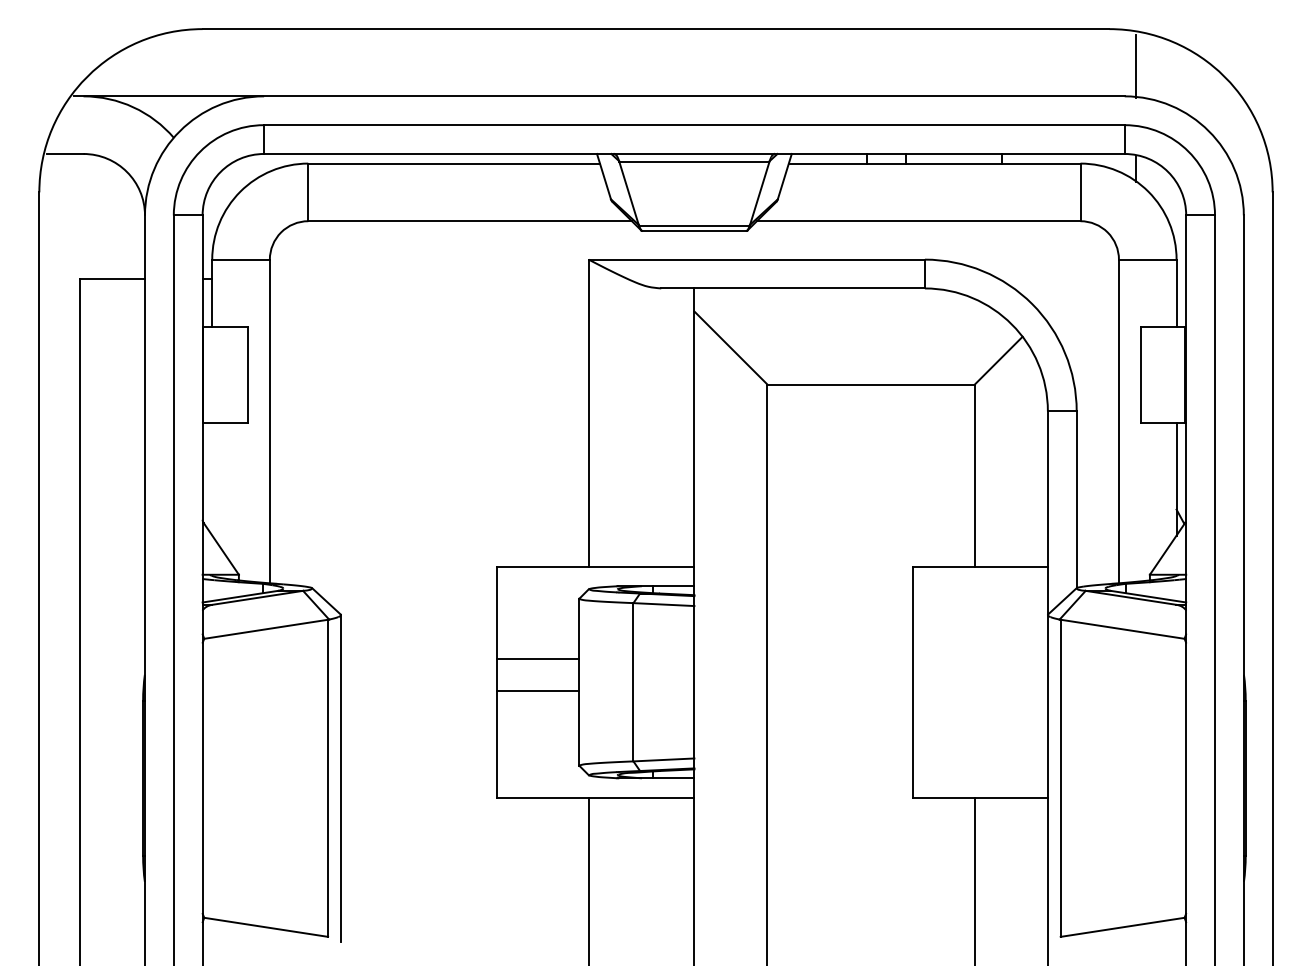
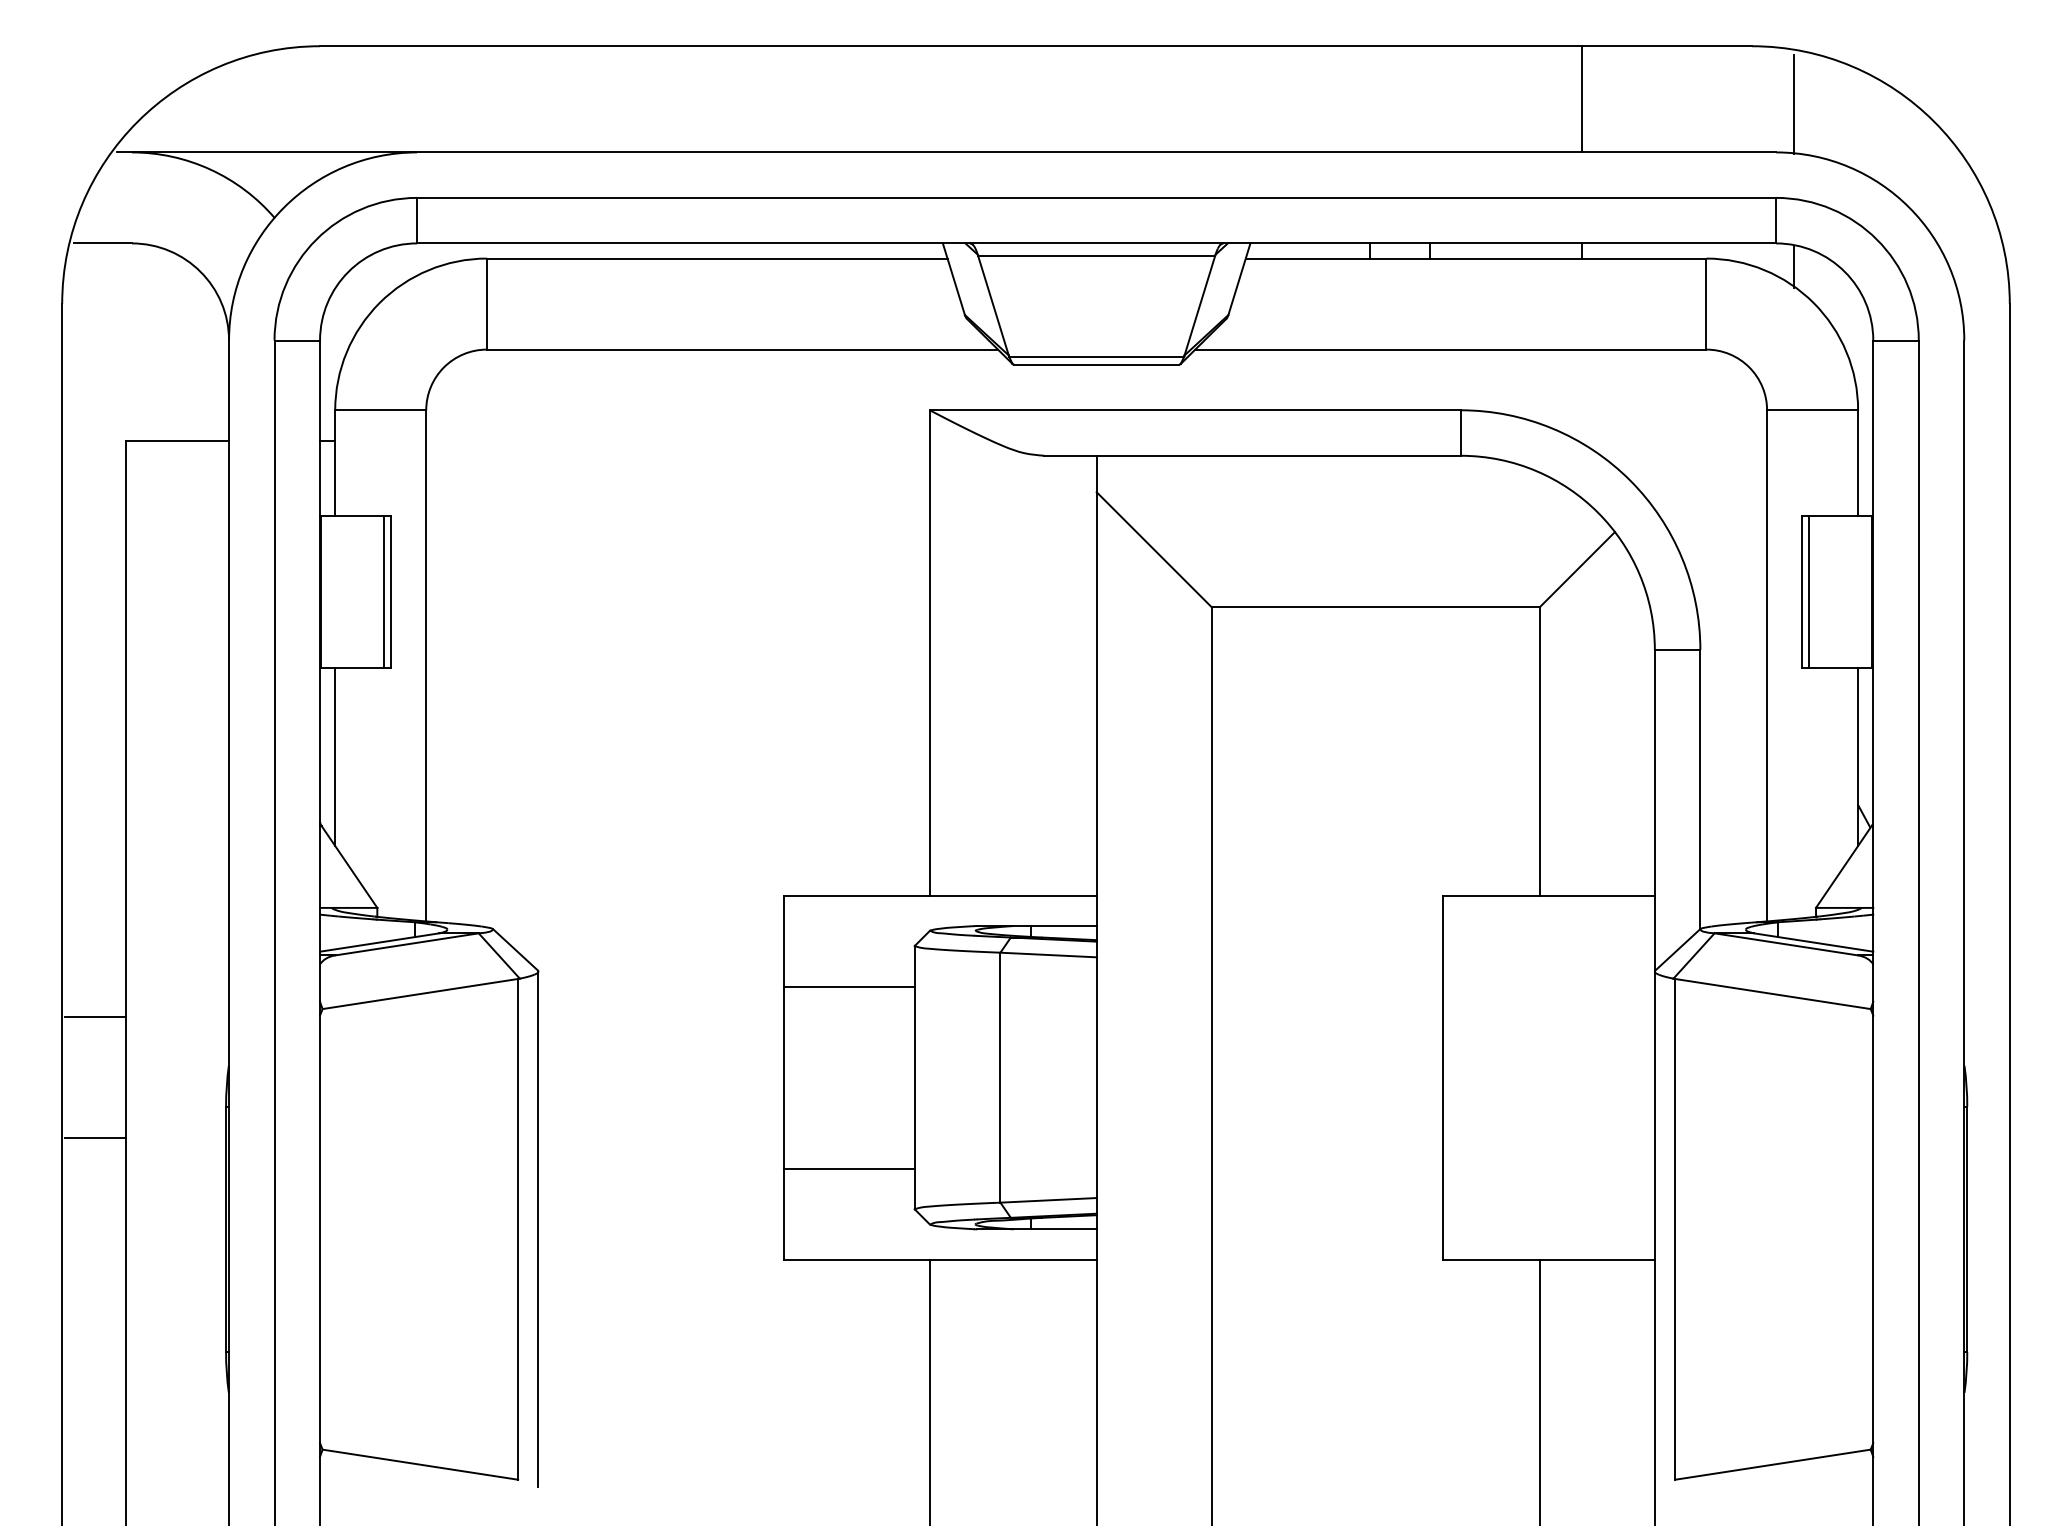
line: (1001, 62) -> (1581, 98), added
line: (243, 374) -> (384, 591), added
line: (1145, 374) -> (1809, 591), added
line: (212, 478) -> (335, 755), added
line: (60, 643) -> (95, 1016), added
line: (537, 658) -> (848, 986), moved
line: (537, 690) -> (848, 1168), moved
line: (60, 720) -> (95, 1138), added

